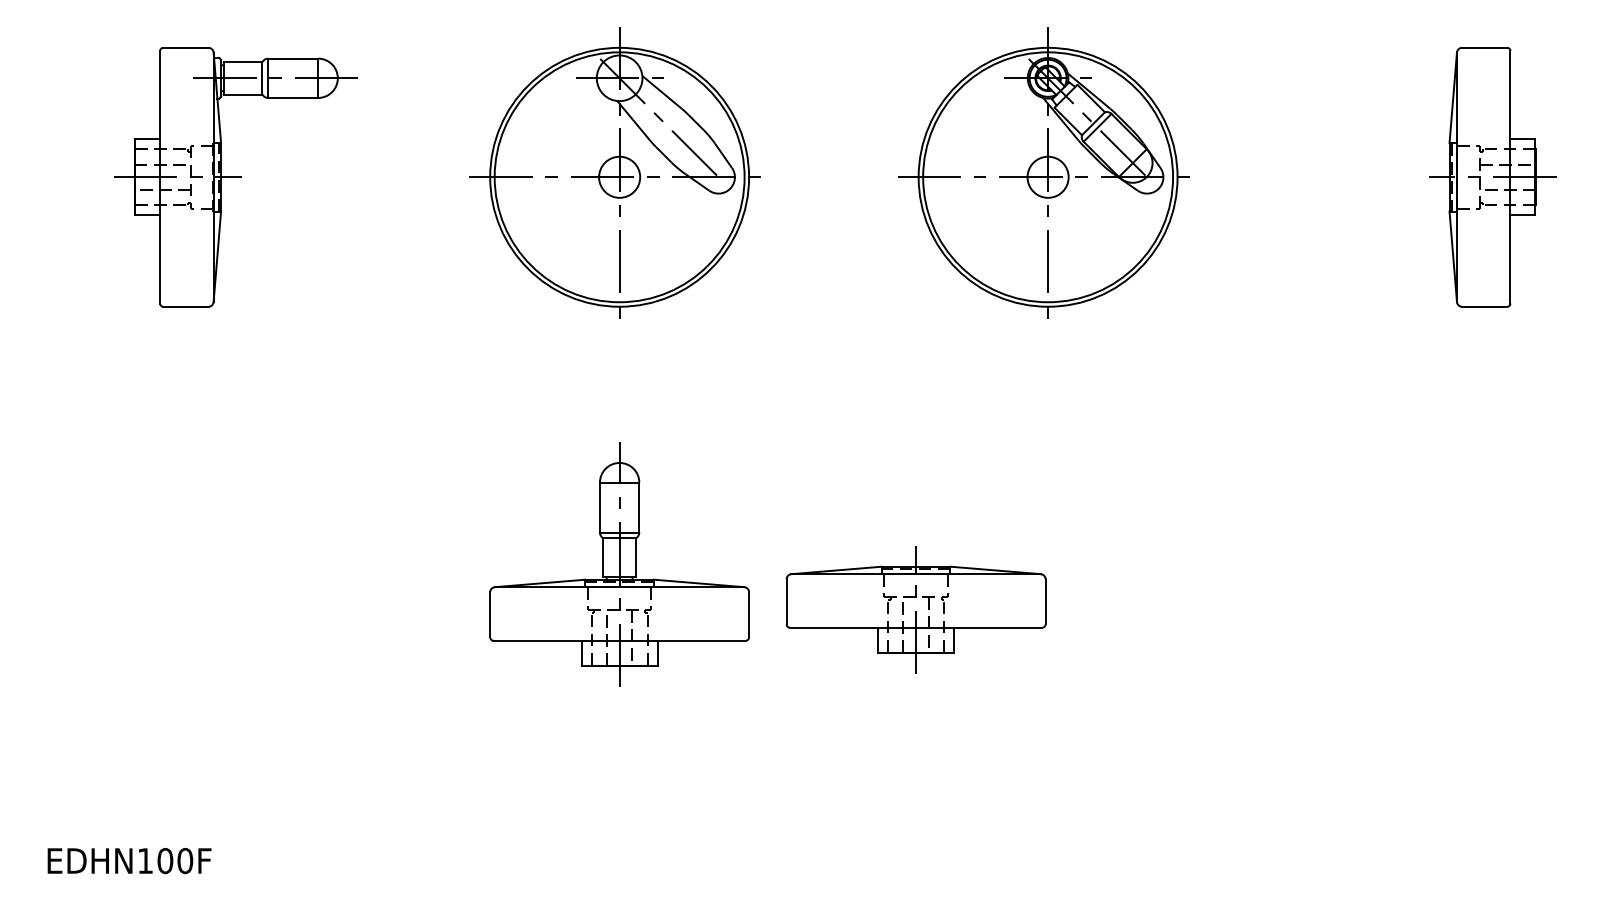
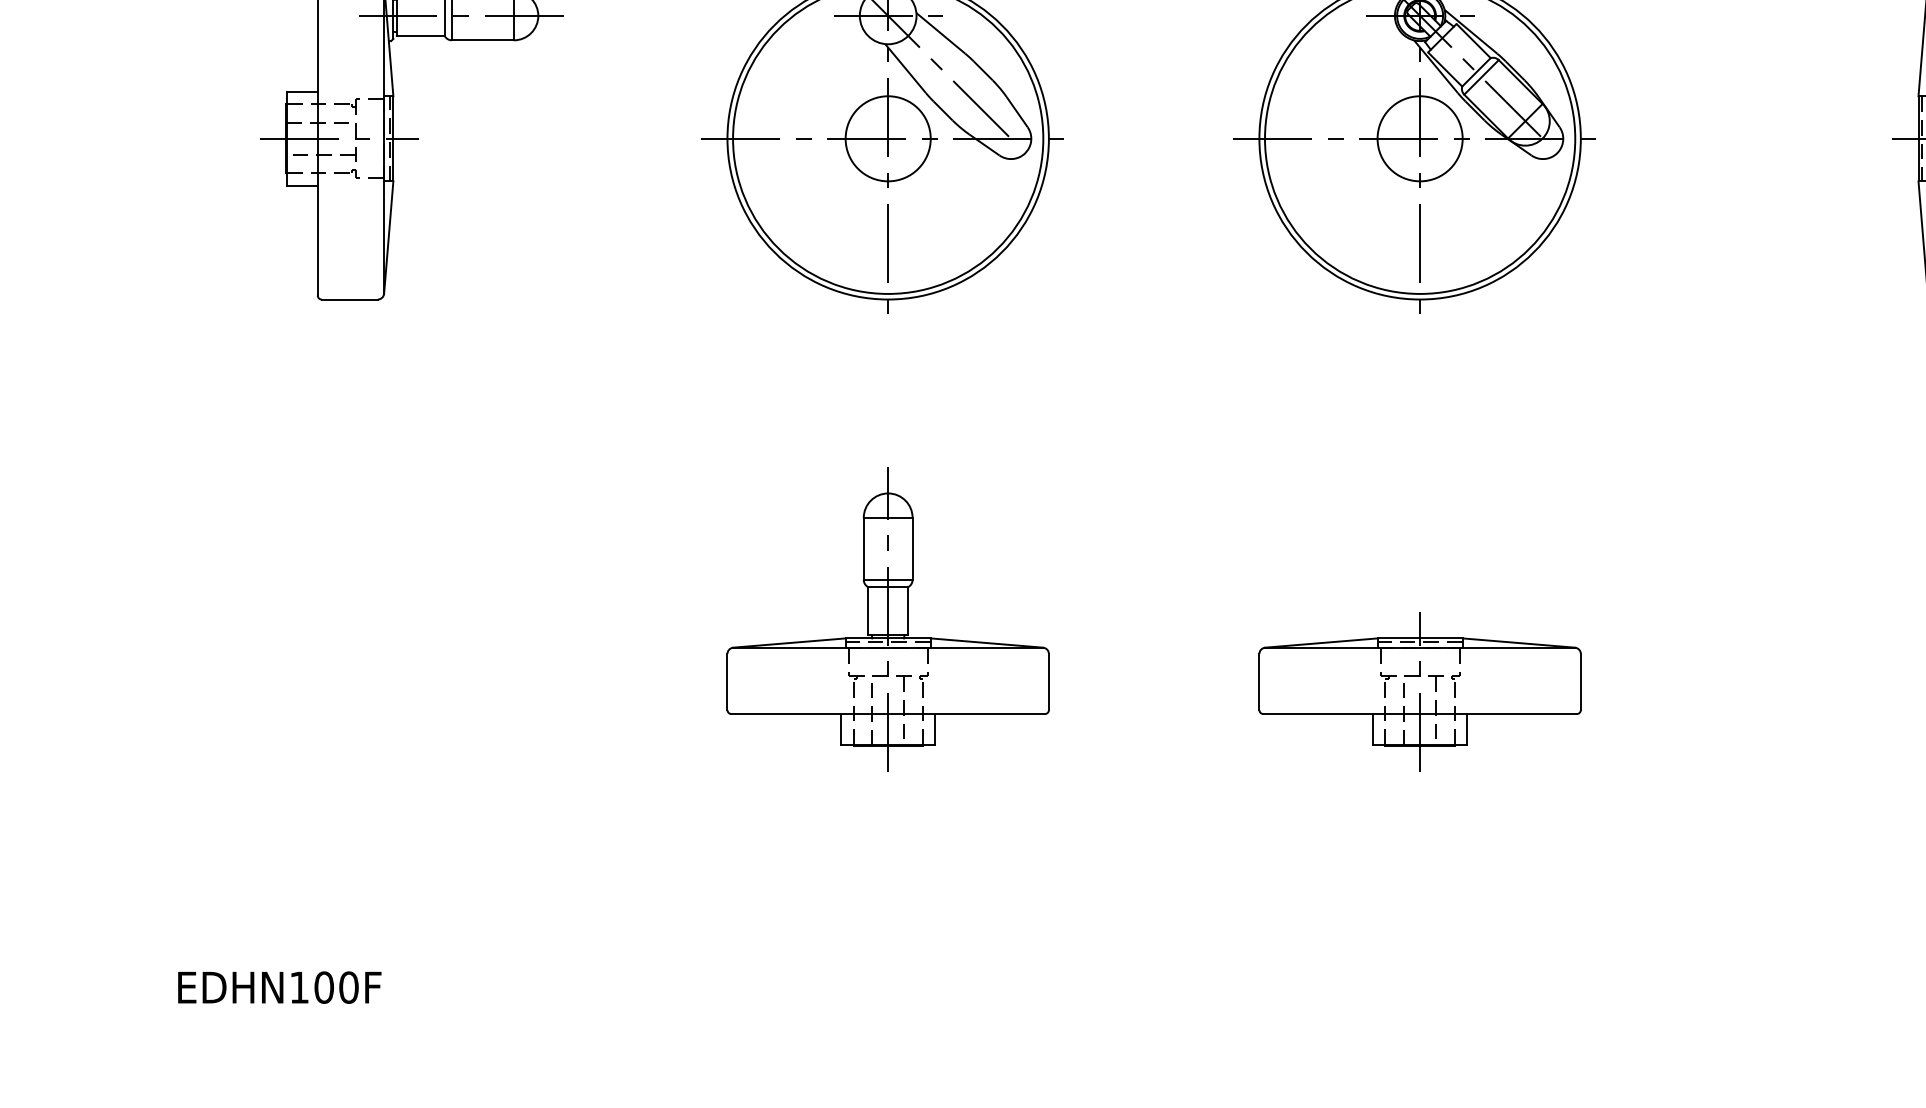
circle: (619, 177) -> (888, 139), size x1.67
circle: (1047, 177) -> (1419, 139), size x1.67
part: (915, 609) -> (1419, 691), moved

